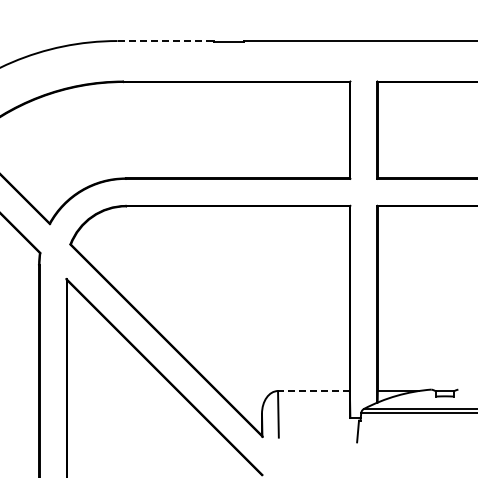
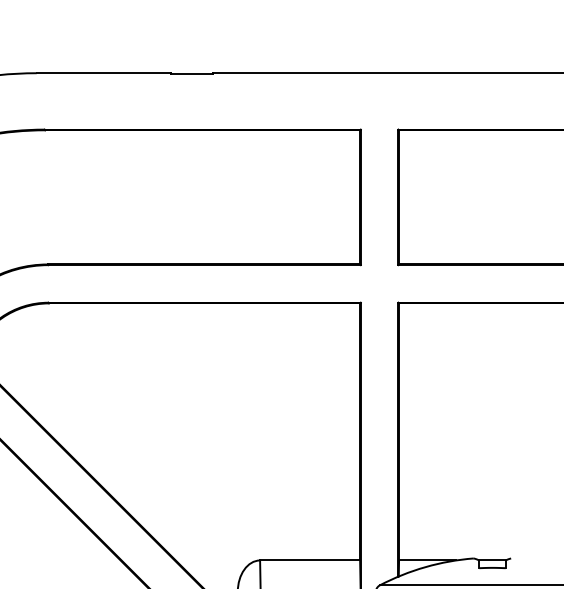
line: (166, 41) -> (104, 73), dashed -> solid
line: (313, 391) -> (309, 561), dashed -> solid

